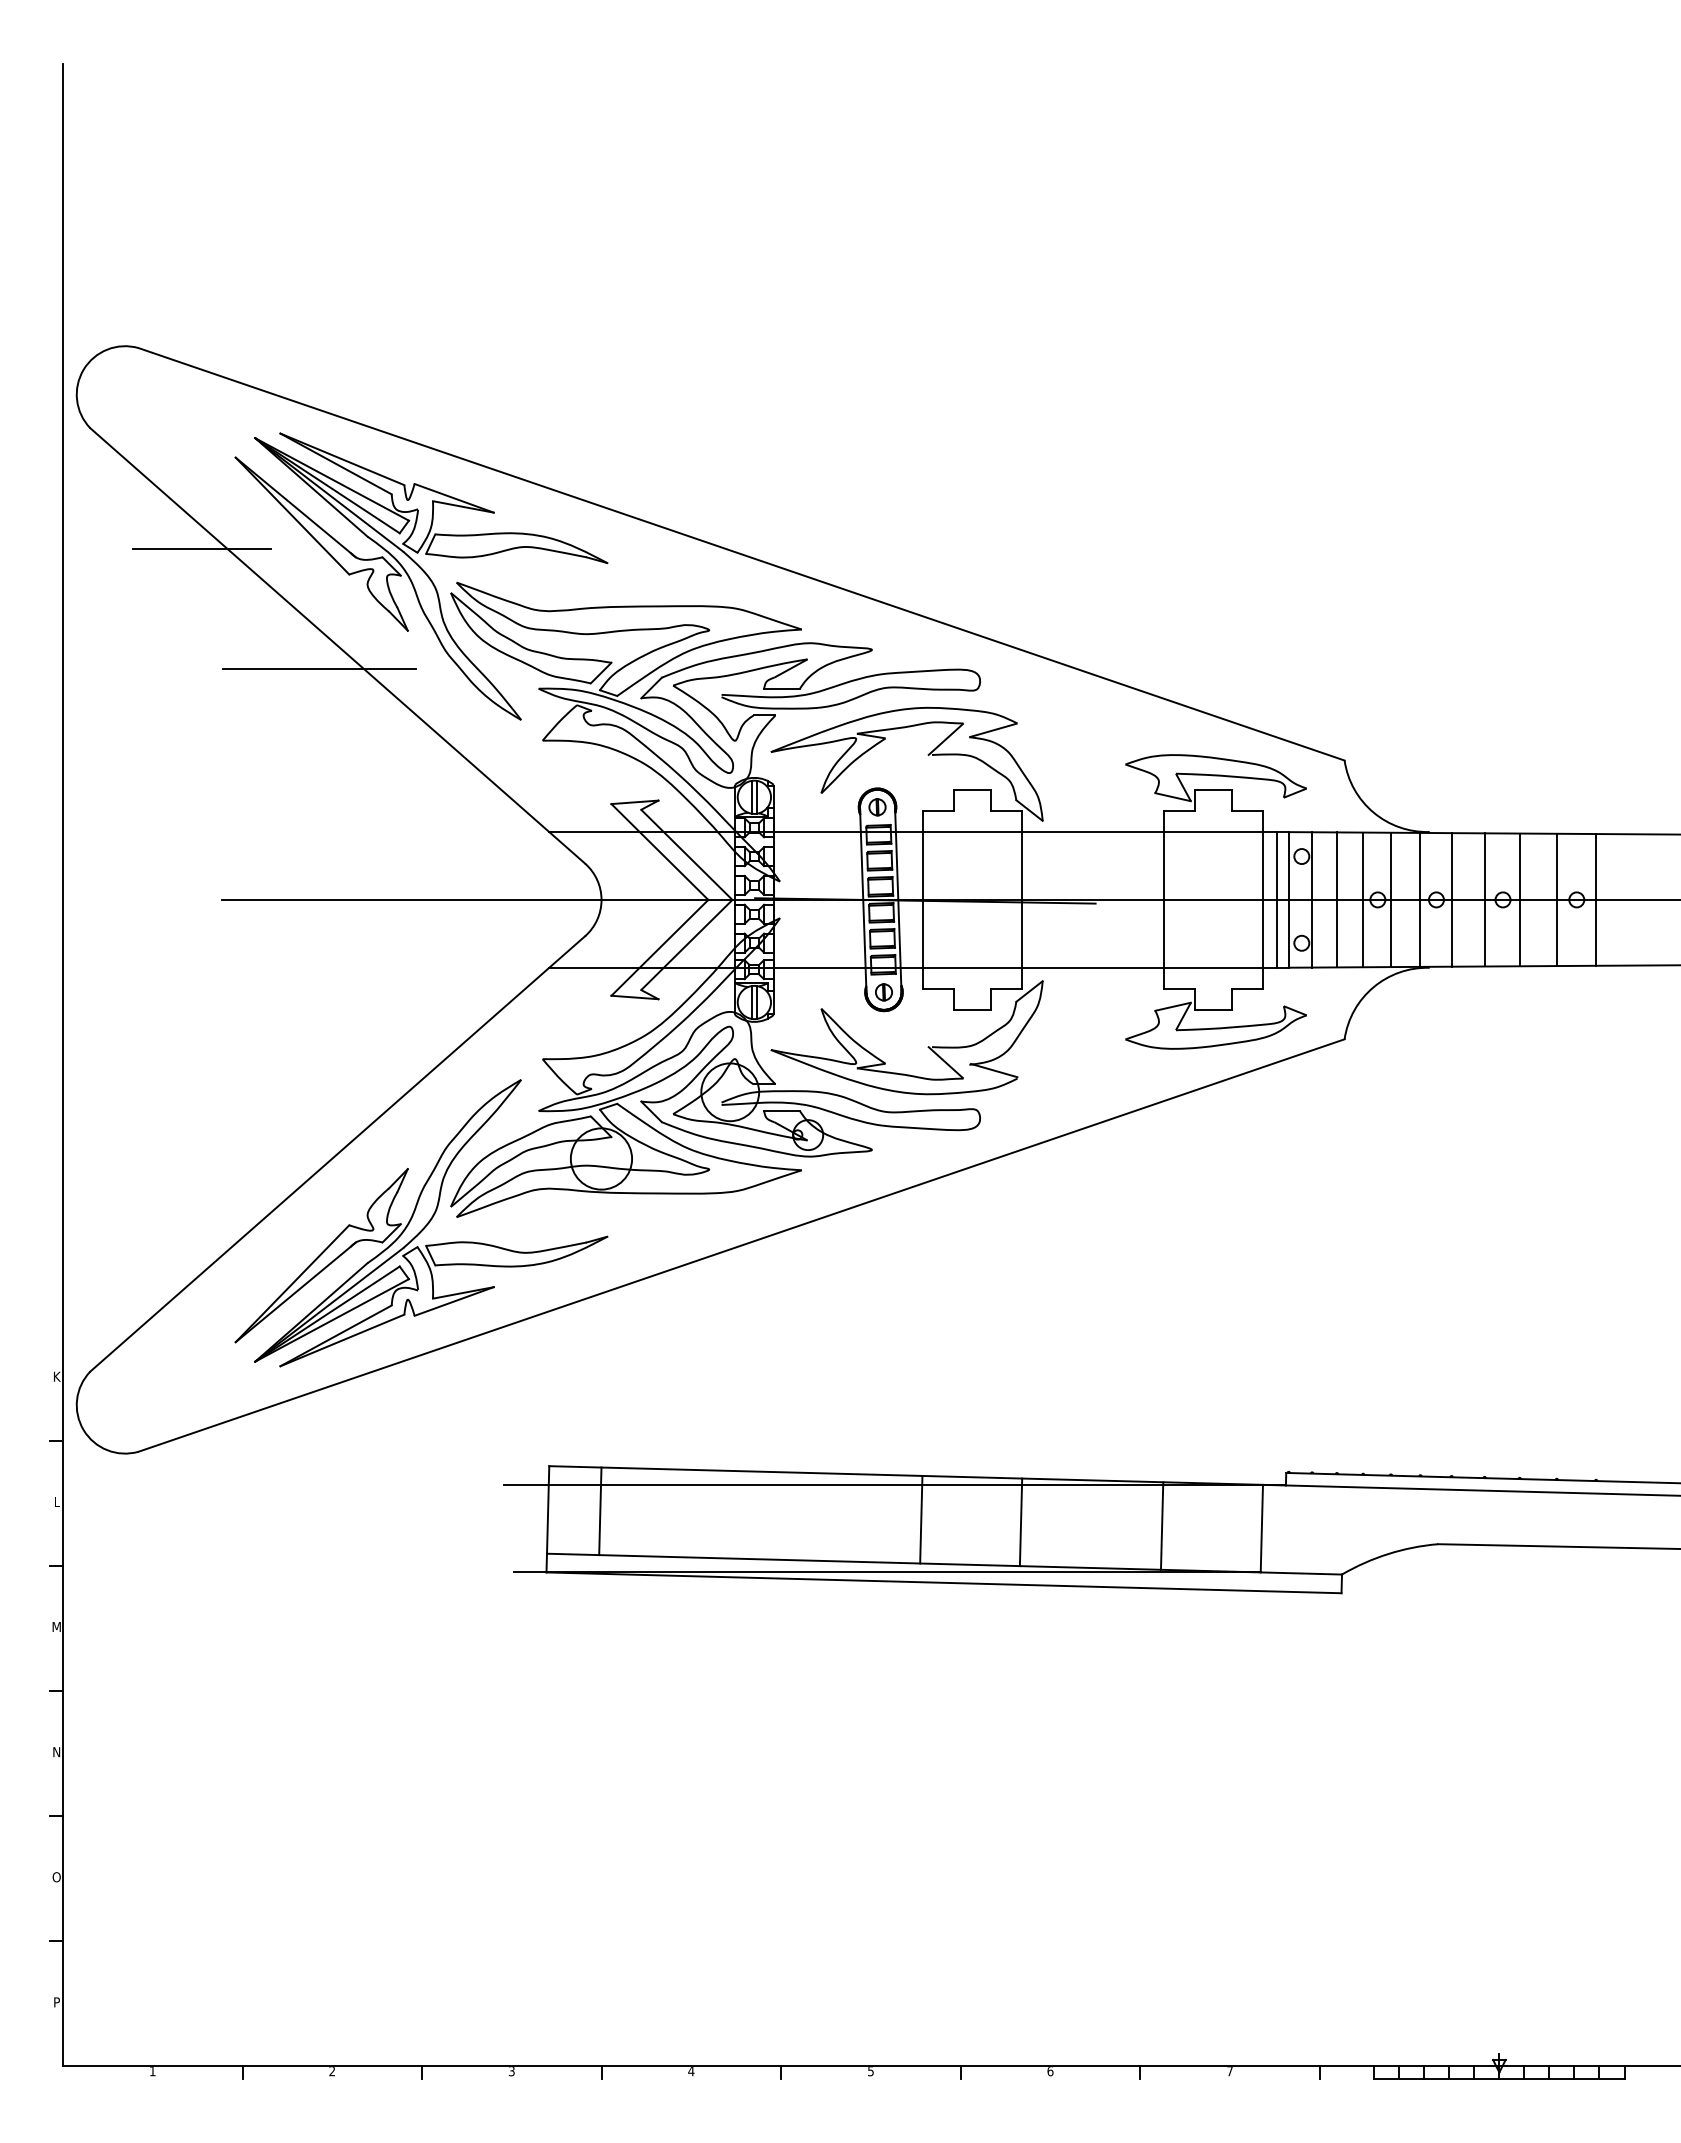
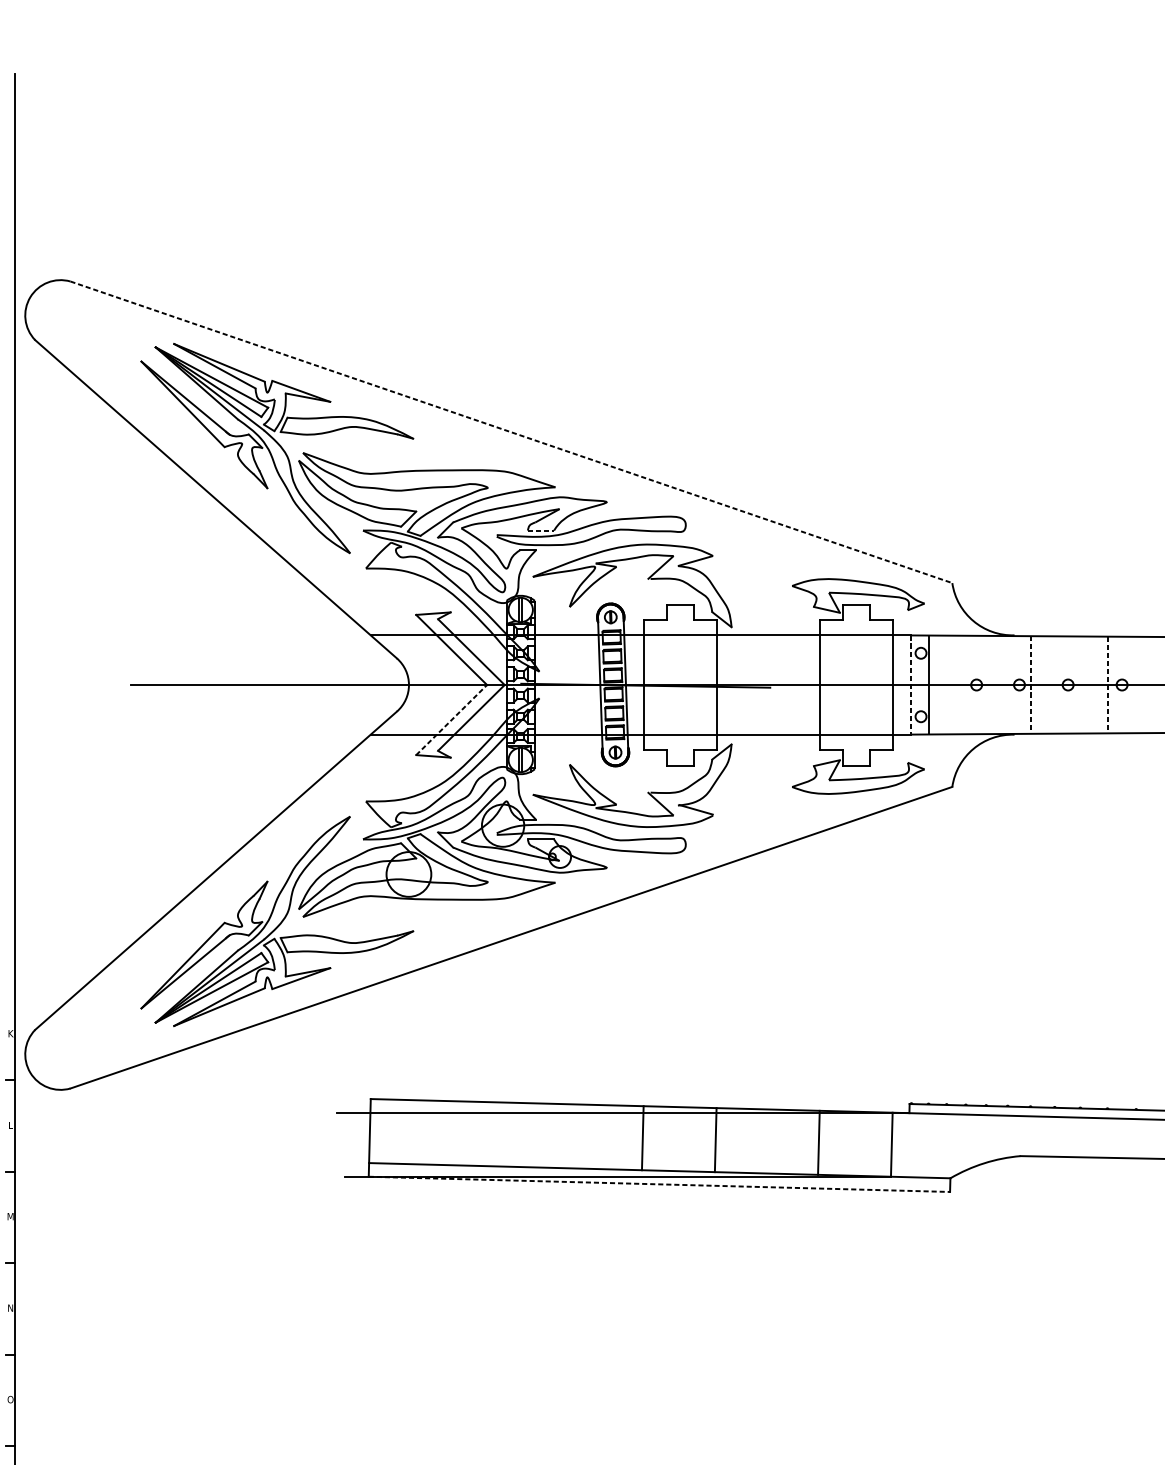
line: (202, 548) -> (117, 428), removed
line: (742, 554) -> (512, 432), solid -> dashed
line: (318, 669) -> (202, 516), removed
line: (782, 688) -> (541, 530), solid -> dashed
line: (1277, 899) -> (903, 684), removed
line: (1288, 899) -> (911, 684), solid -> dashed
line: (1336, 899) -> (946, 684), removed
line: (1363, 899) -> (966, 684), removed
line: (1390, 899) -> (985, 684), removed
line: (1420, 899) -> (1007, 684), removed
line: (1451, 899) -> (1030, 684), solid -> dashed
line: (1484, 899) -> (1054, 684), removed
line: (1519, 899) -> (1080, 684), removed
line: (1596, 899) -> (1136, 684), removed
line: (1556, 900) -> (1107, 685), solid -> dashed
line: (660, 947) -> (452, 719), solid -> dashed
line: (600, 1511) -> (408, 1132), removed
line: (944, 1582) -> (659, 1184), solid -> dashed

